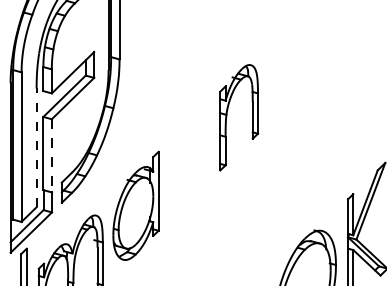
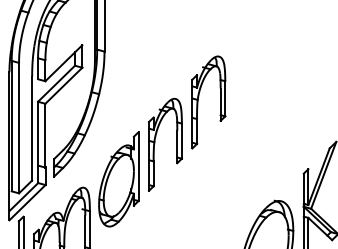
line: (36, 147) -> (32, 128), dashed -> solid
line: (51, 155) -> (45, 135), dashed -> solid
part: (177, 166) -> (155, 144), added

